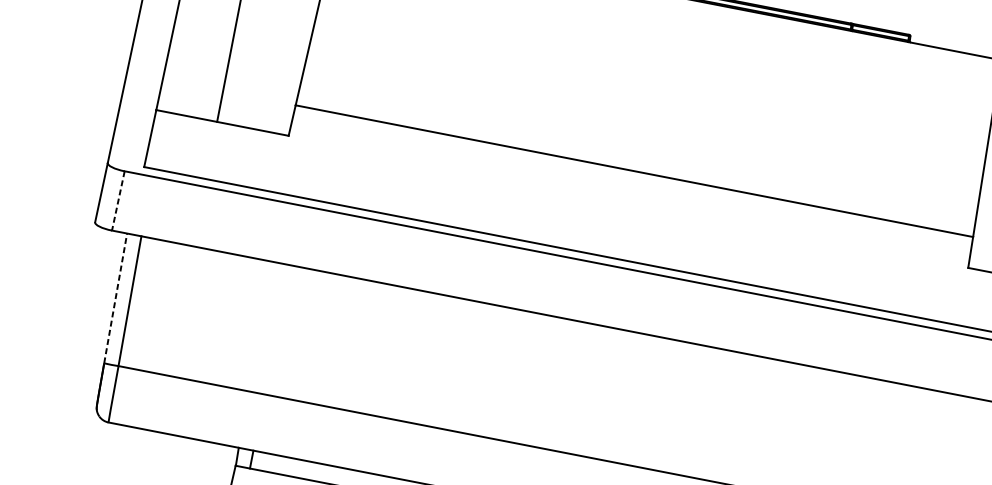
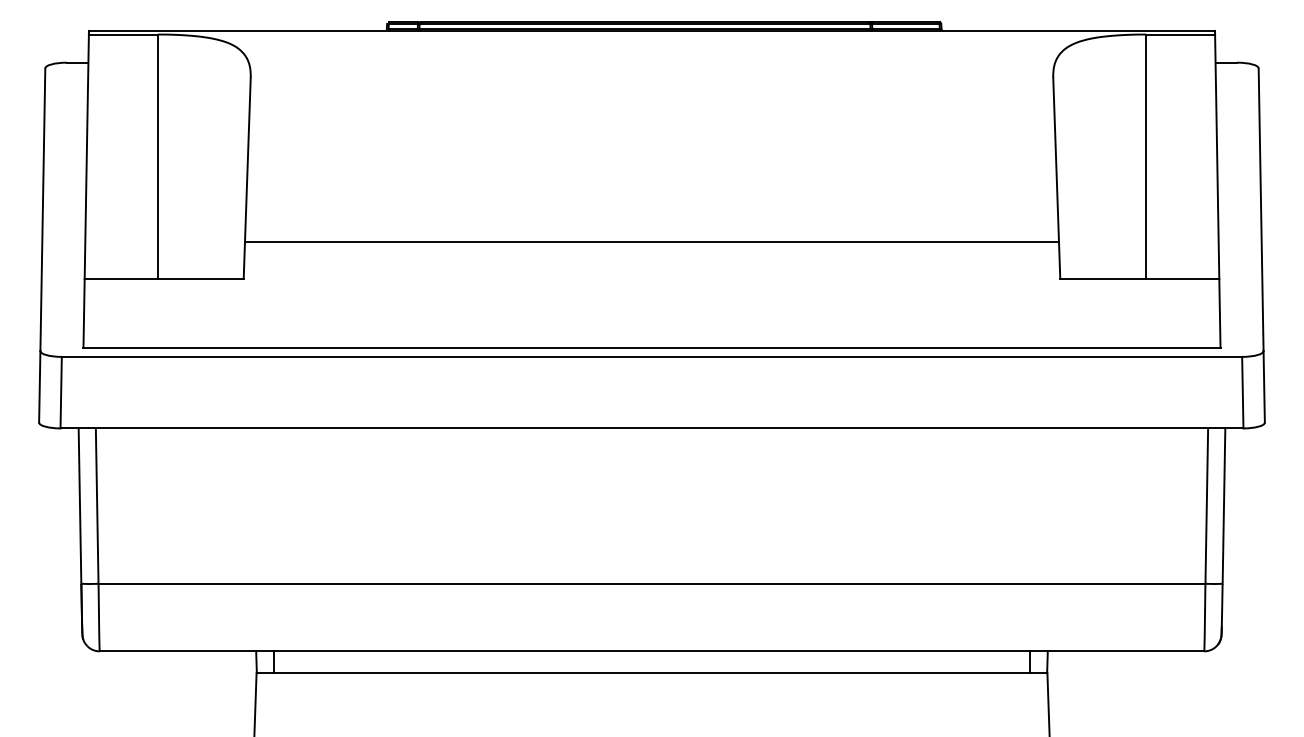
line: (118, 200) -> (61, 392), dashed -> solid
line: (116, 298) -> (80, 506), dashed -> solid

